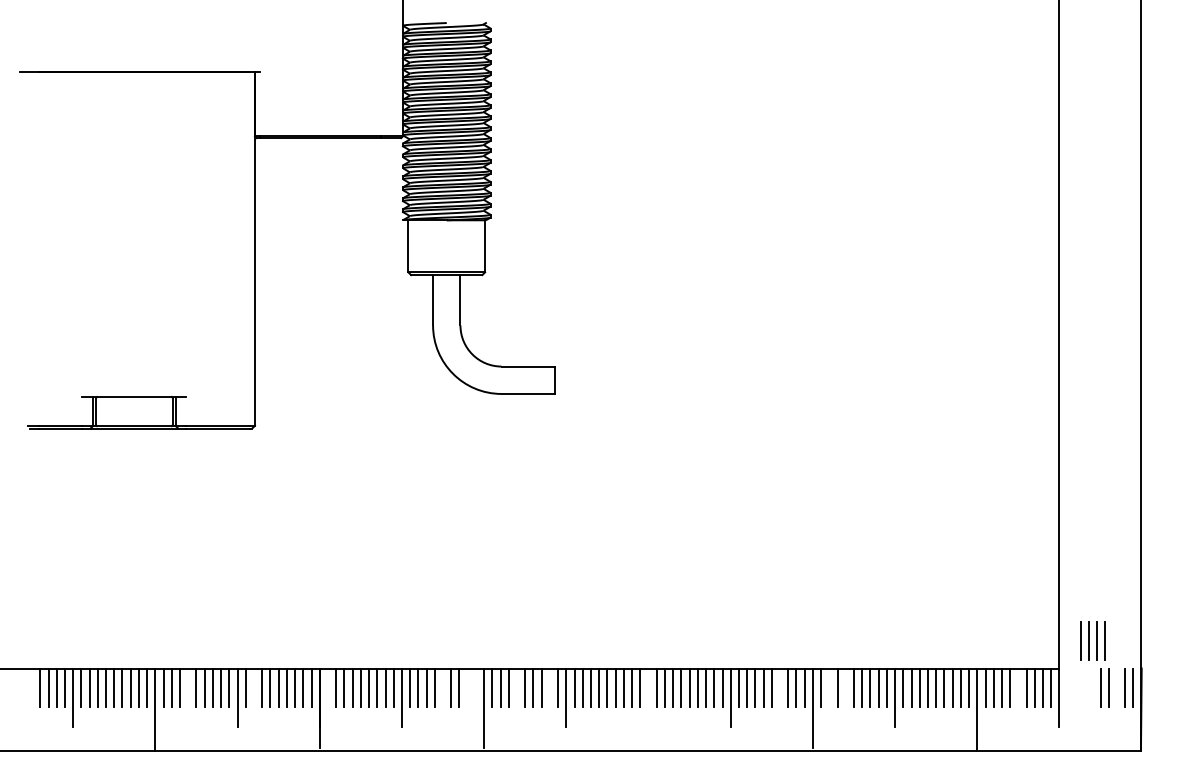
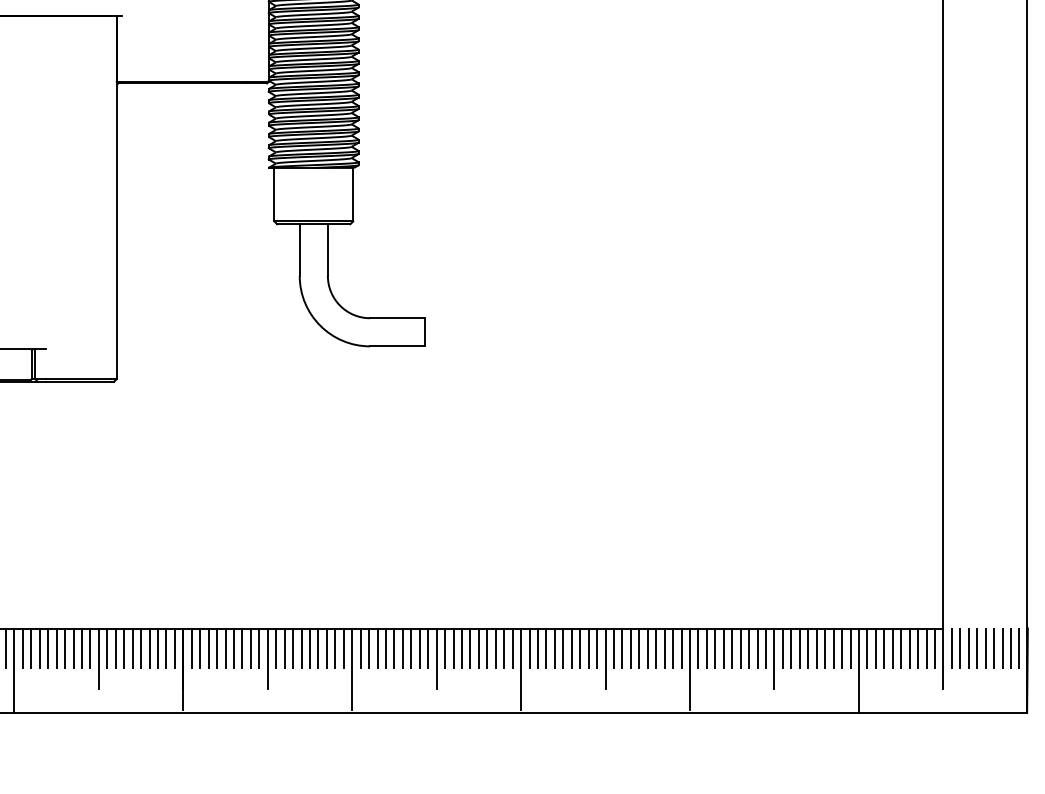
part: (1092, 640) -> (963, 647), moved
line: (188, 687) -> (48, 647), added
line: (253, 687) -> (115, 647), added
line: (327, 687) -> (191, 647), added
line: (443, 687) -> (310, 647), added
line: (467, 687) -> (335, 647), added
line: (475, 687) -> (343, 647), added
line: (517, 687) -> (386, 647), added
line: (549, 687) -> (419, 647), added
line: (780, 687) -> (656, 647), added
line: (829, 687) -> (707, 647), added
line: (845, 687) -> (723, 647), added
line: (1018, 687) -> (901, 647), added
line: (1117, 687) -> (1002, 647), added
line: (648, 708) -> (521, 669), added

